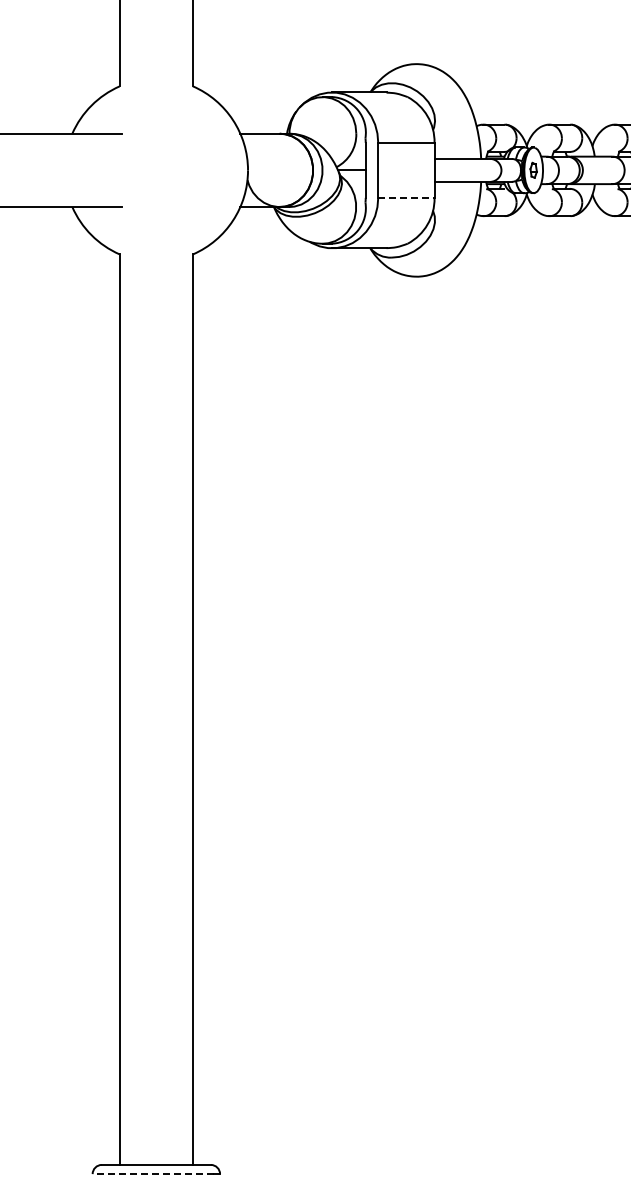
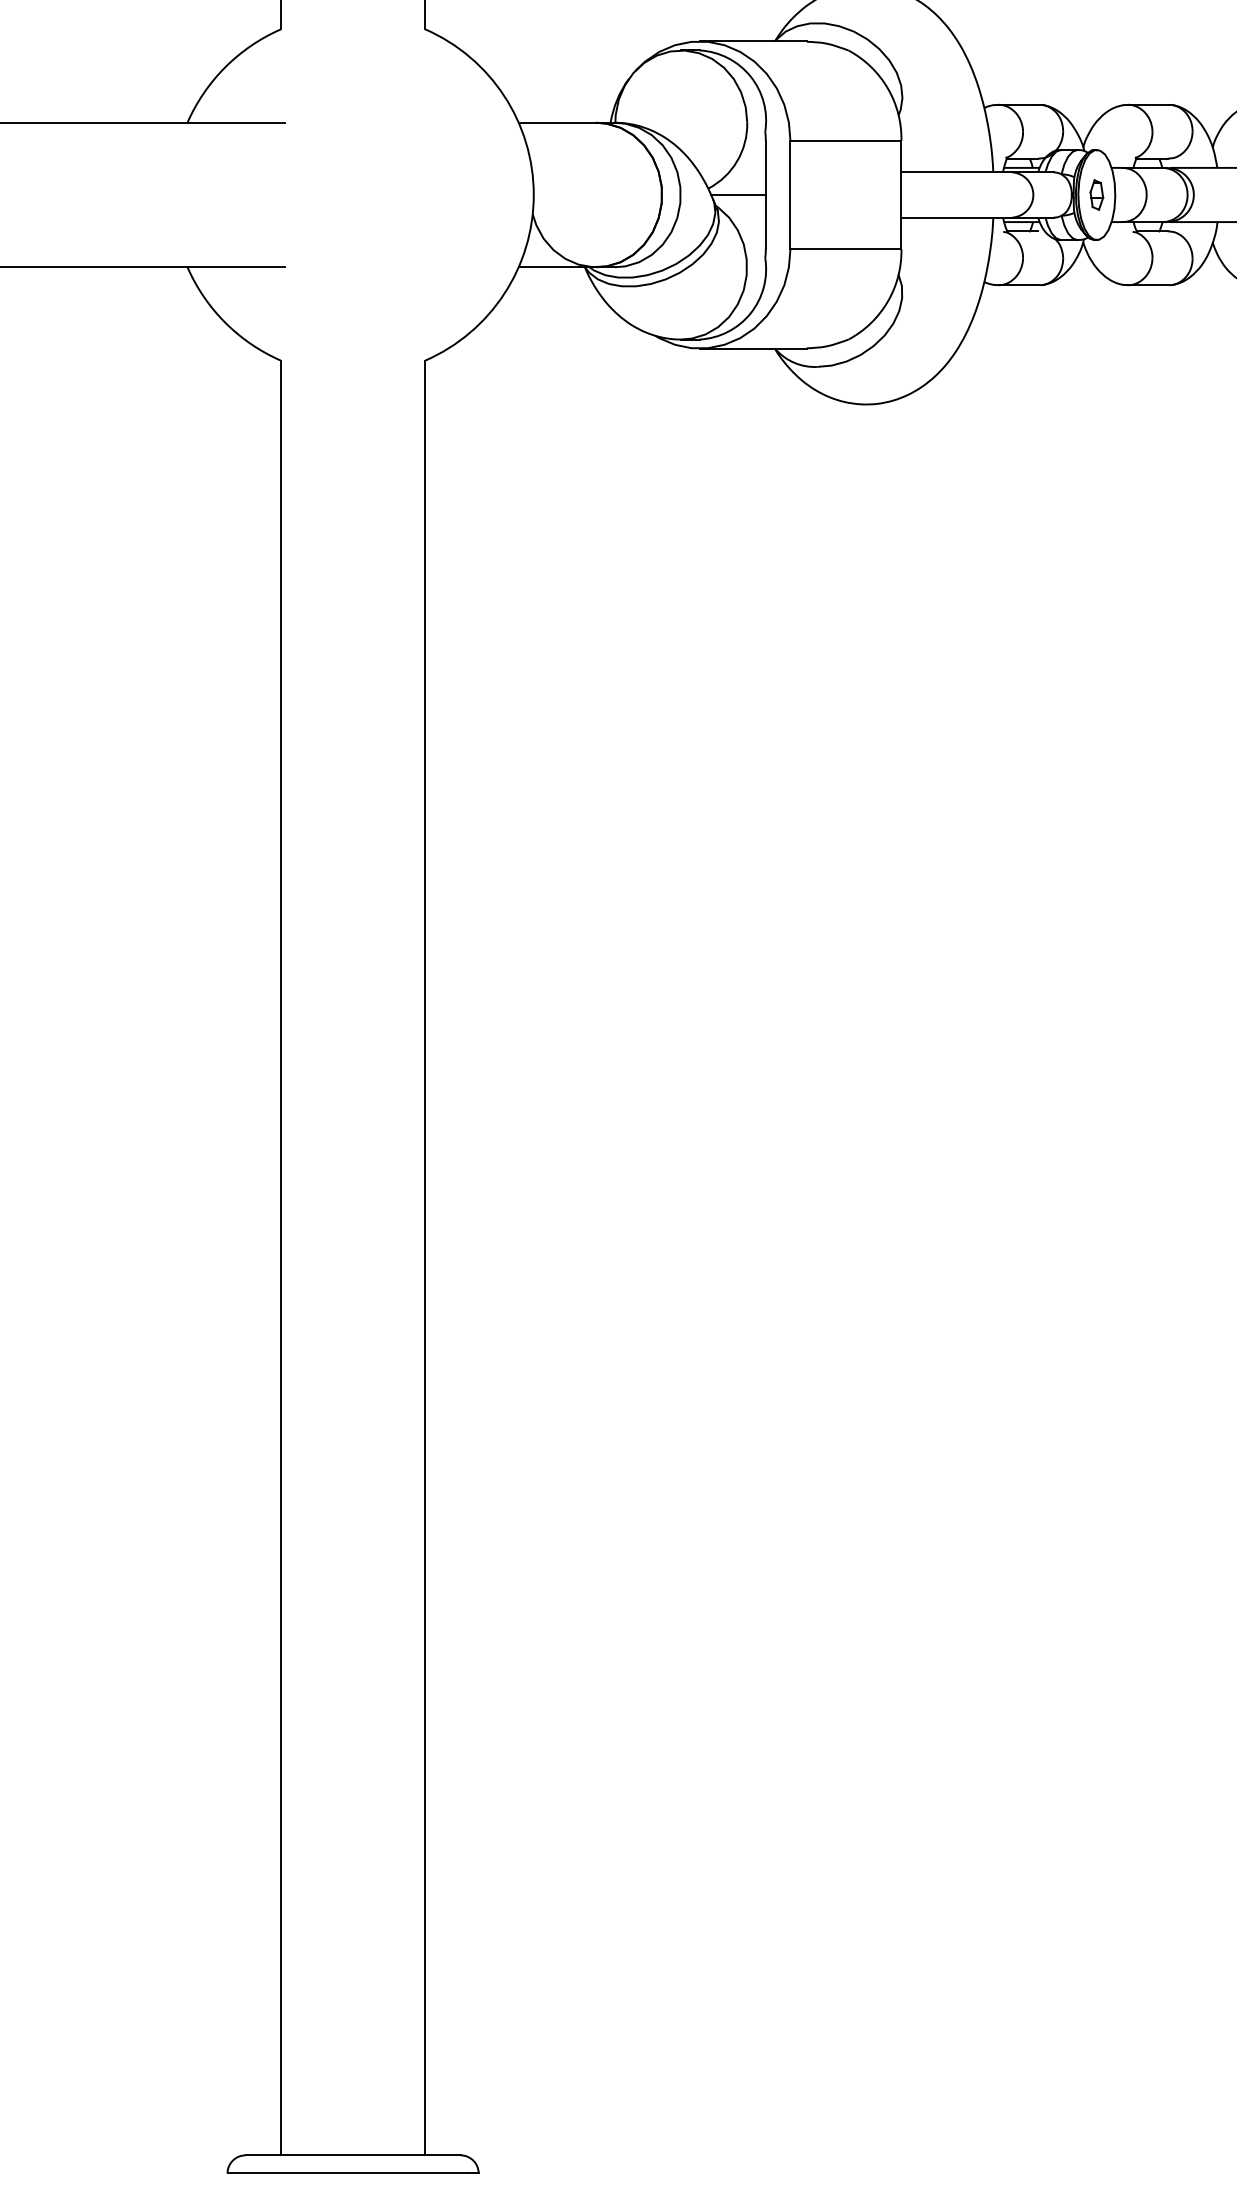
line: (406, 197) -> (846, 248), dashed -> solid
line: (153, 1174) -> (347, 2174), dashed -> solid

